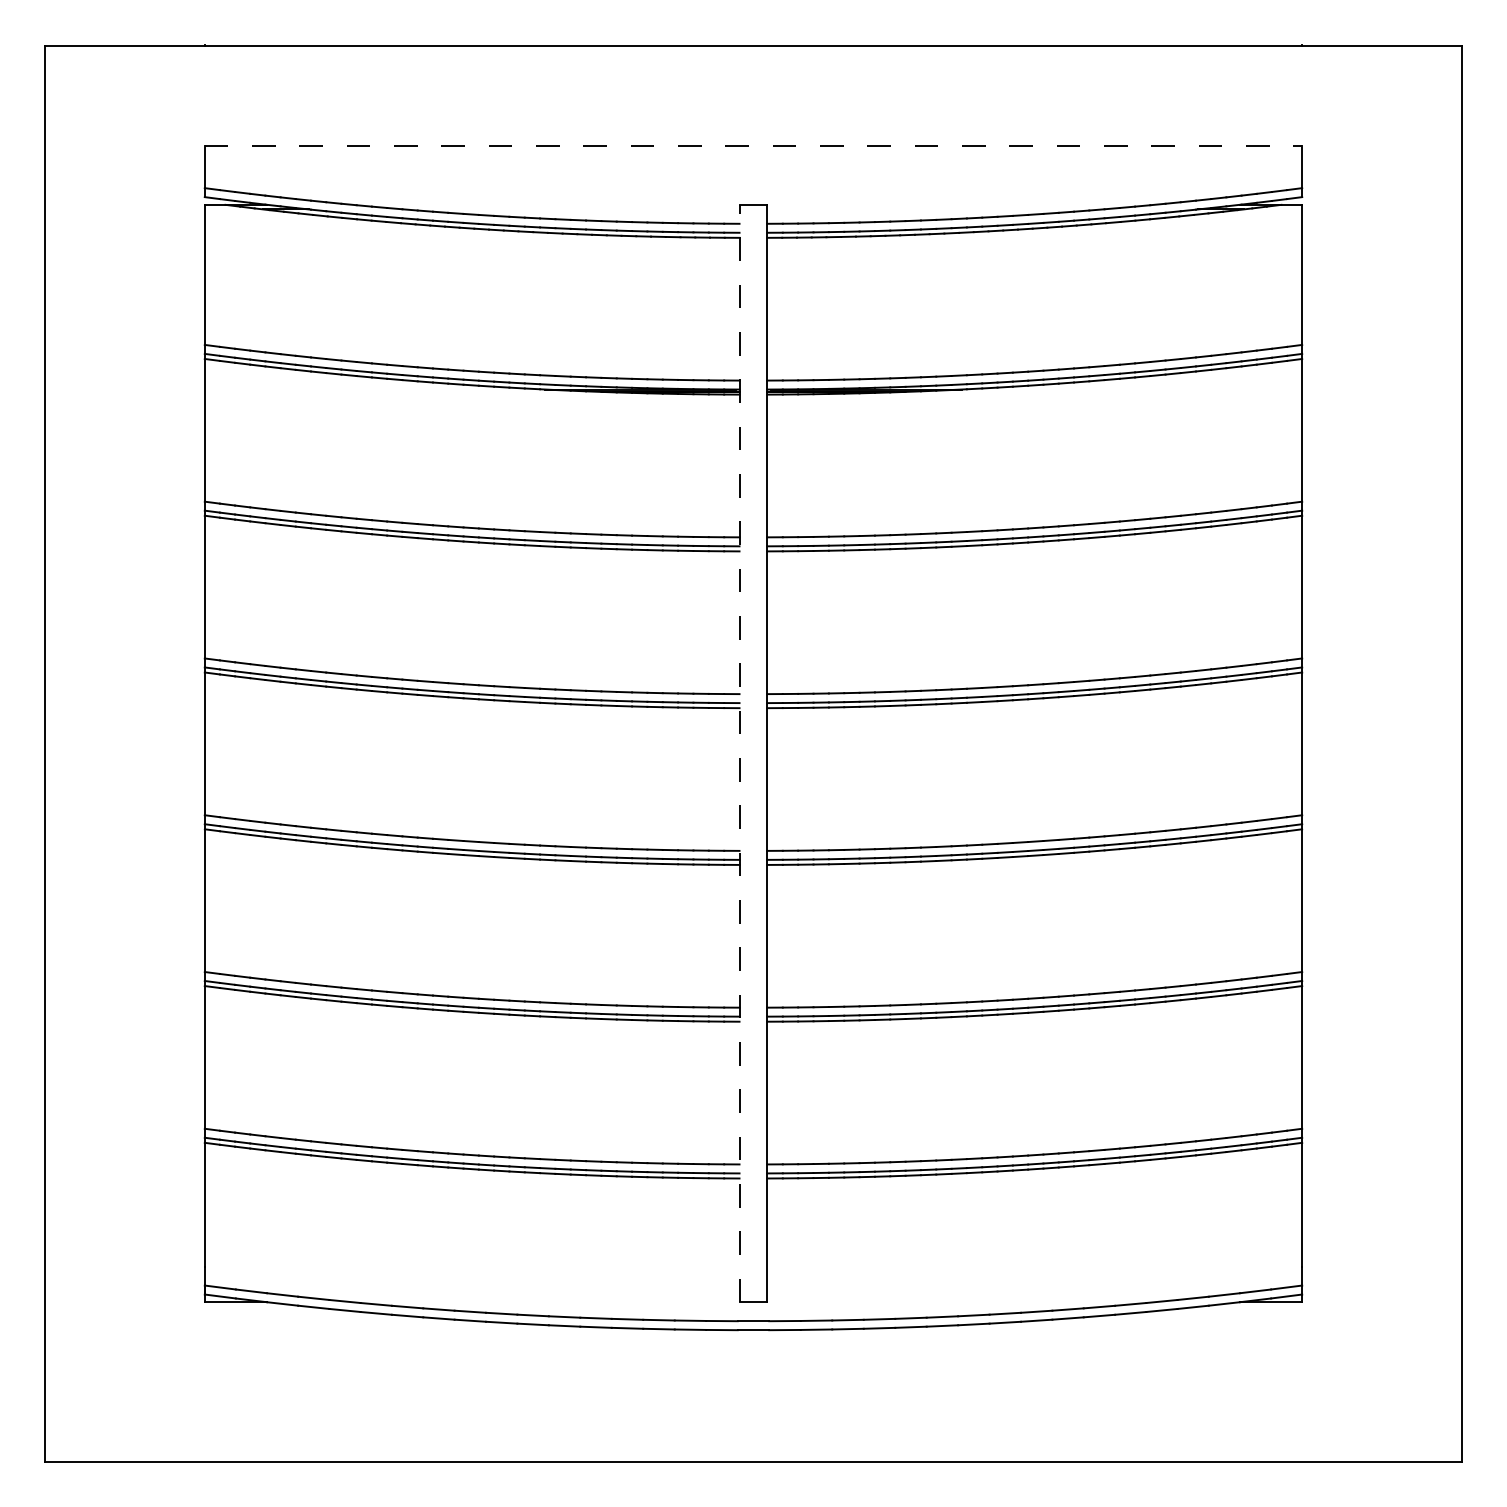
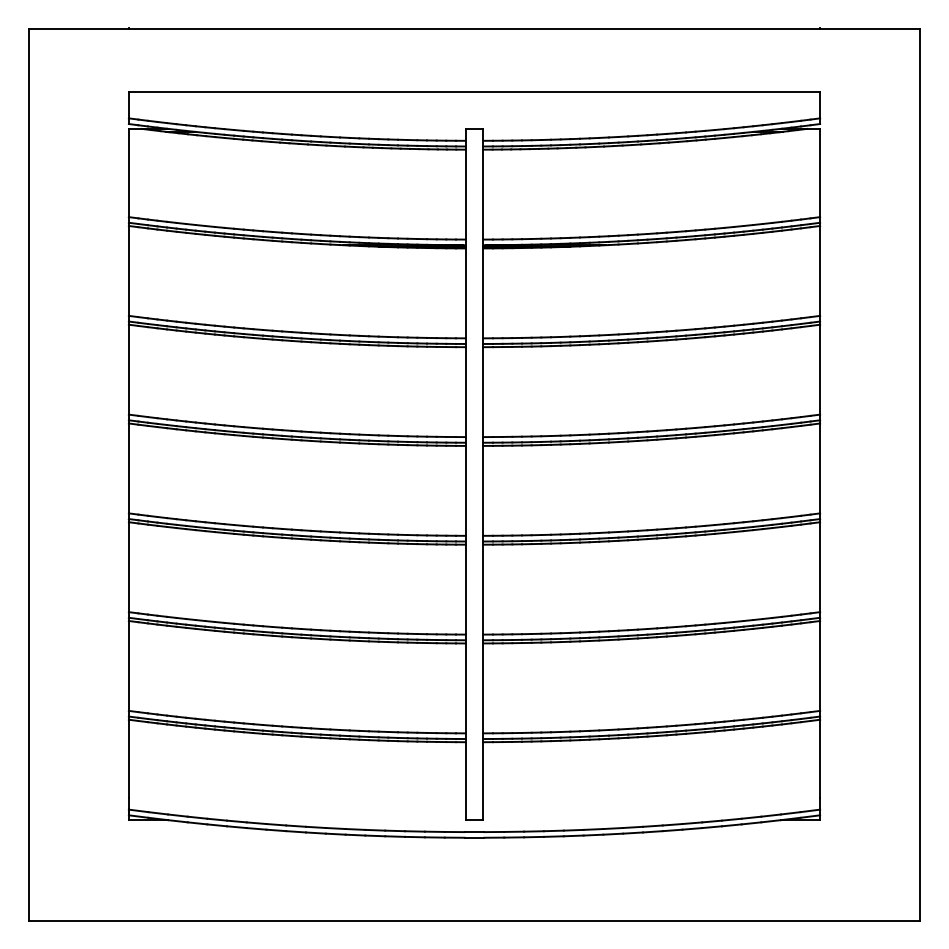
line: (753, 147) -> (474, 92), dashed -> solid
line: (739, 753) -> (465, 474), dashed -> solid

